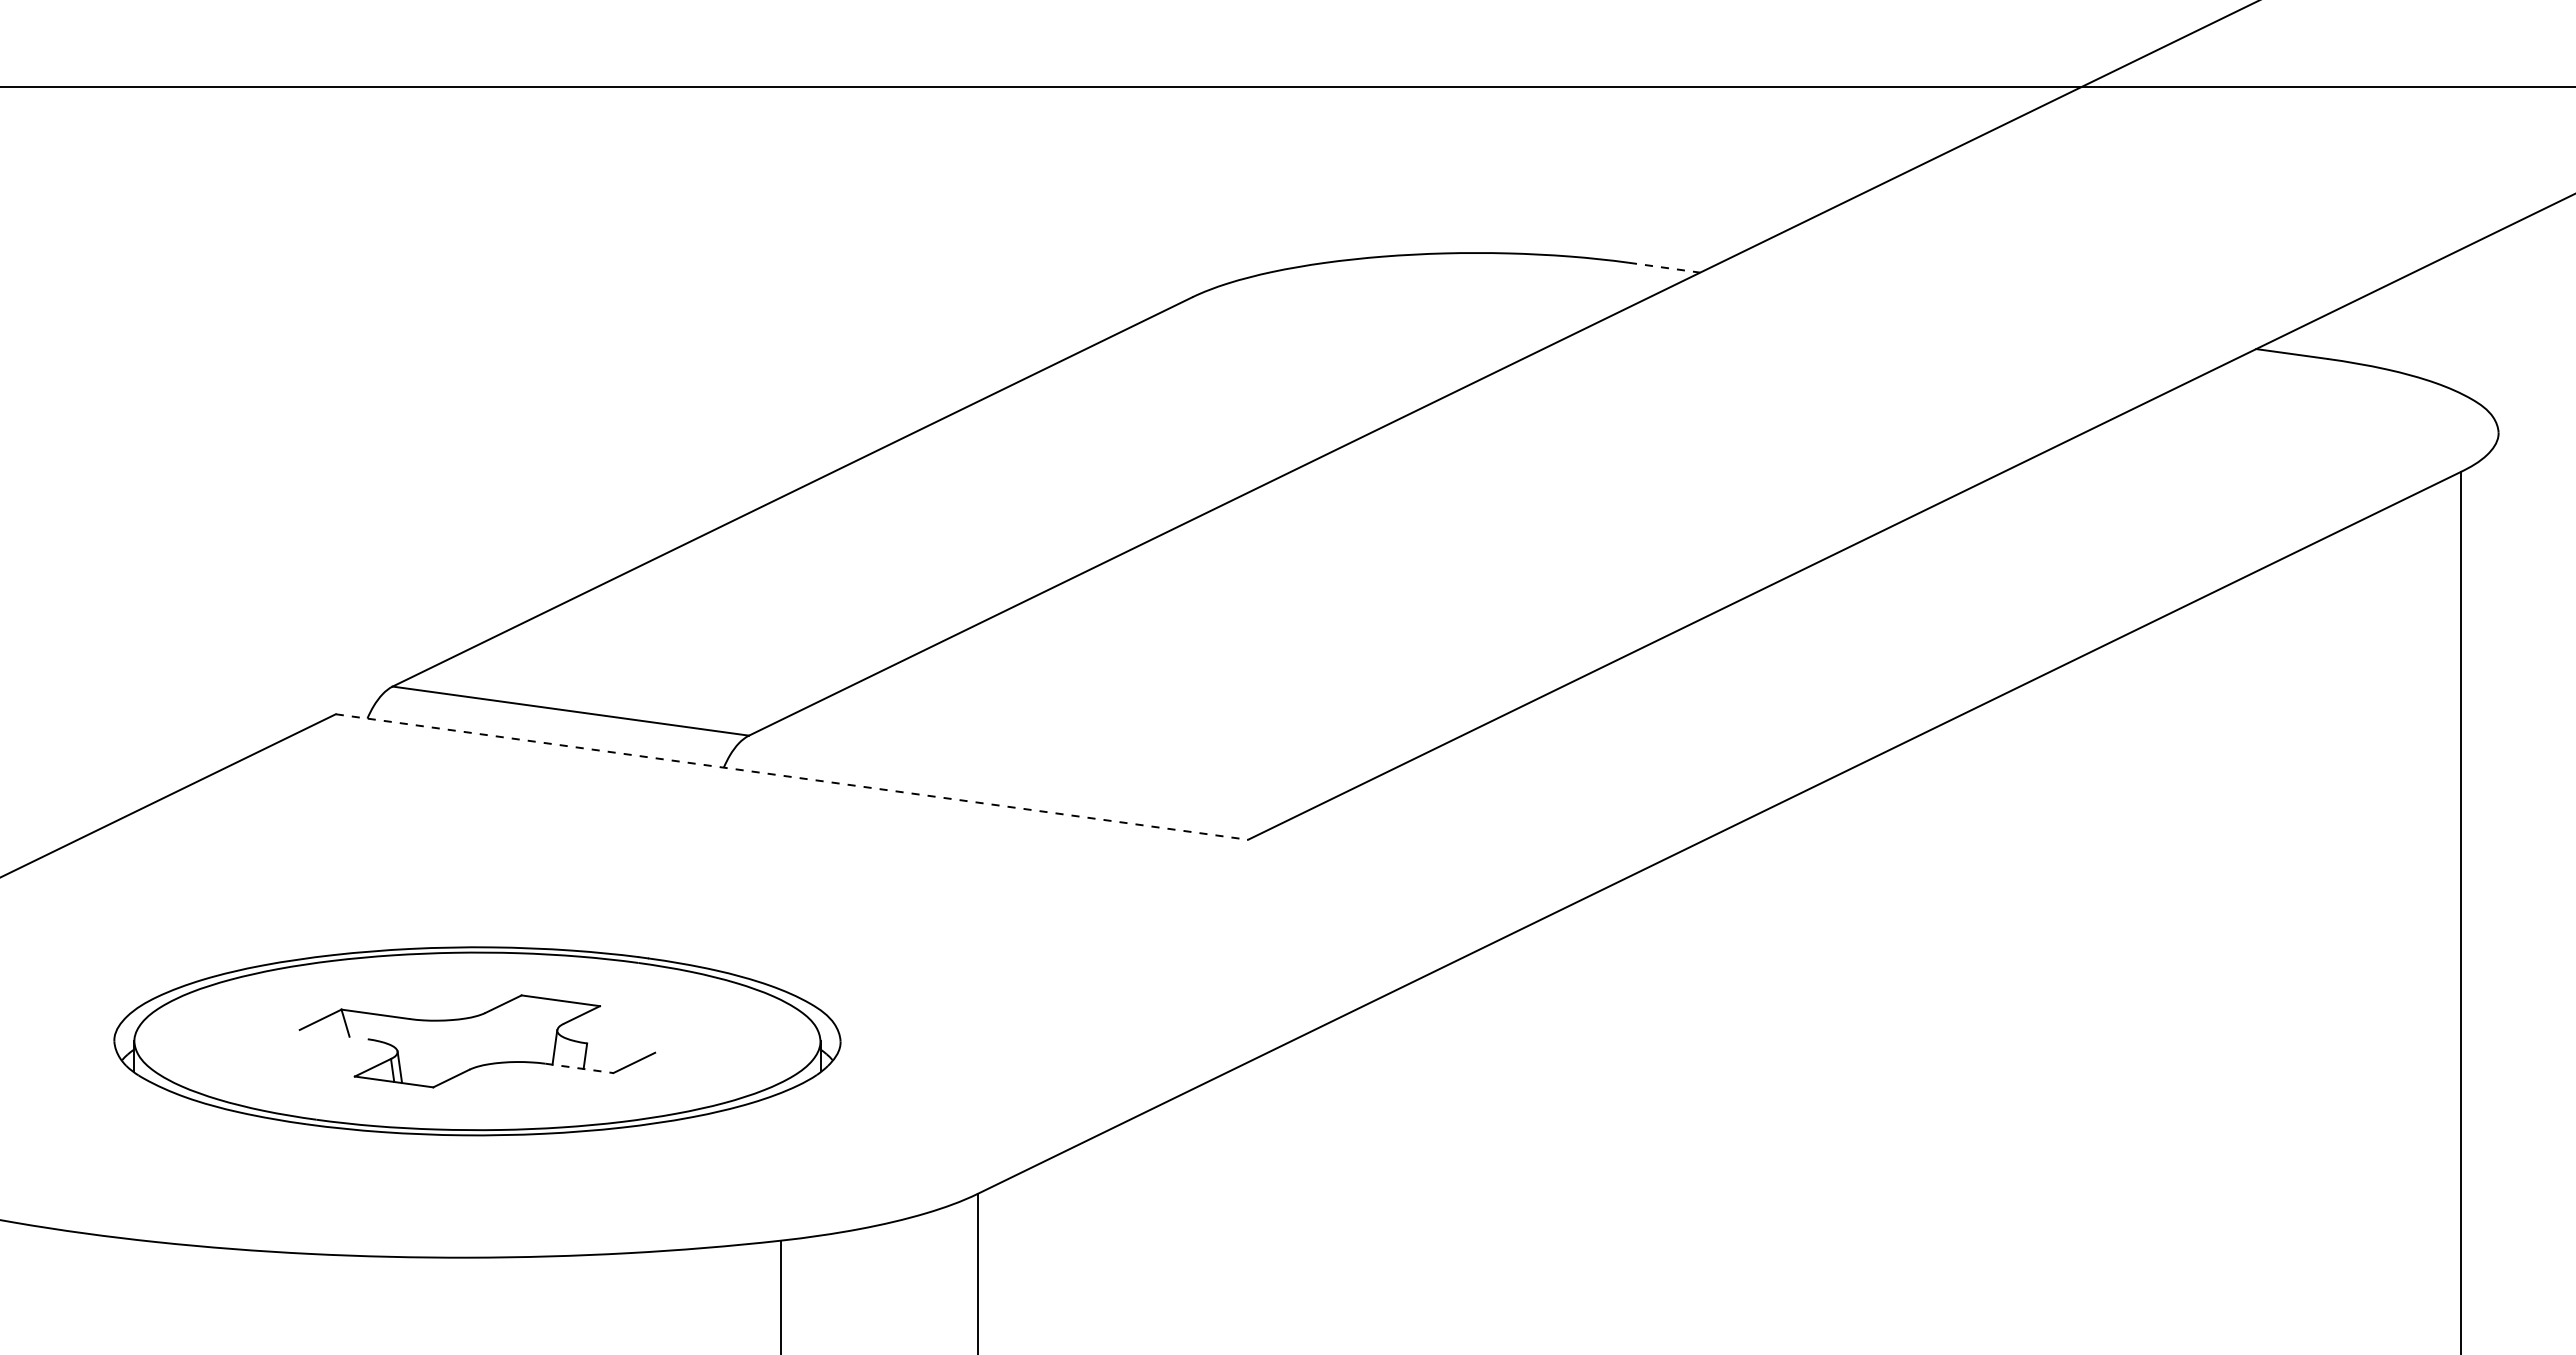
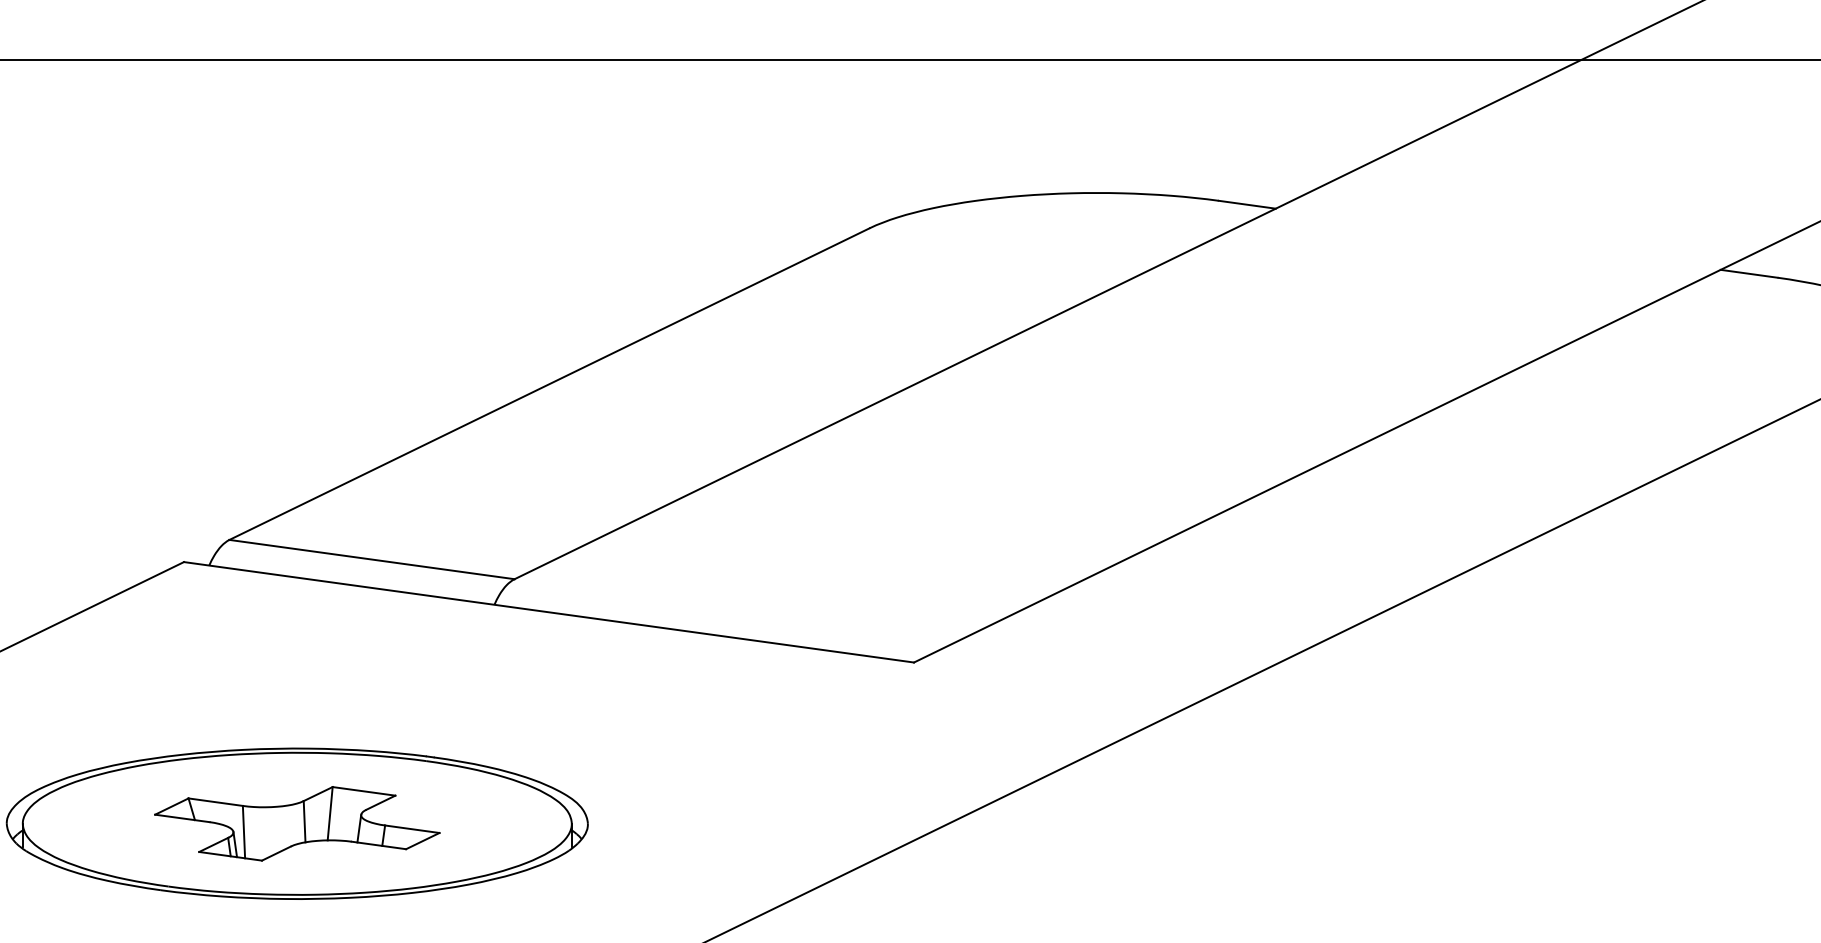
line: (1664, 267) -> (1247, 204), dashed -> solid
line: (792, 777) -> (549, 612), dashed -> solid
line: (518, 1028) -> (330, 813), added
line: (333, 1034) -> (182, 818), added
line: (486, 1038) -> (304, 821), added
line: (621, 1047) -> (412, 828), added
line: (410, 1051) -> (243, 831), added
line: (579, 1068) -> (378, 845), dashed -> solid

